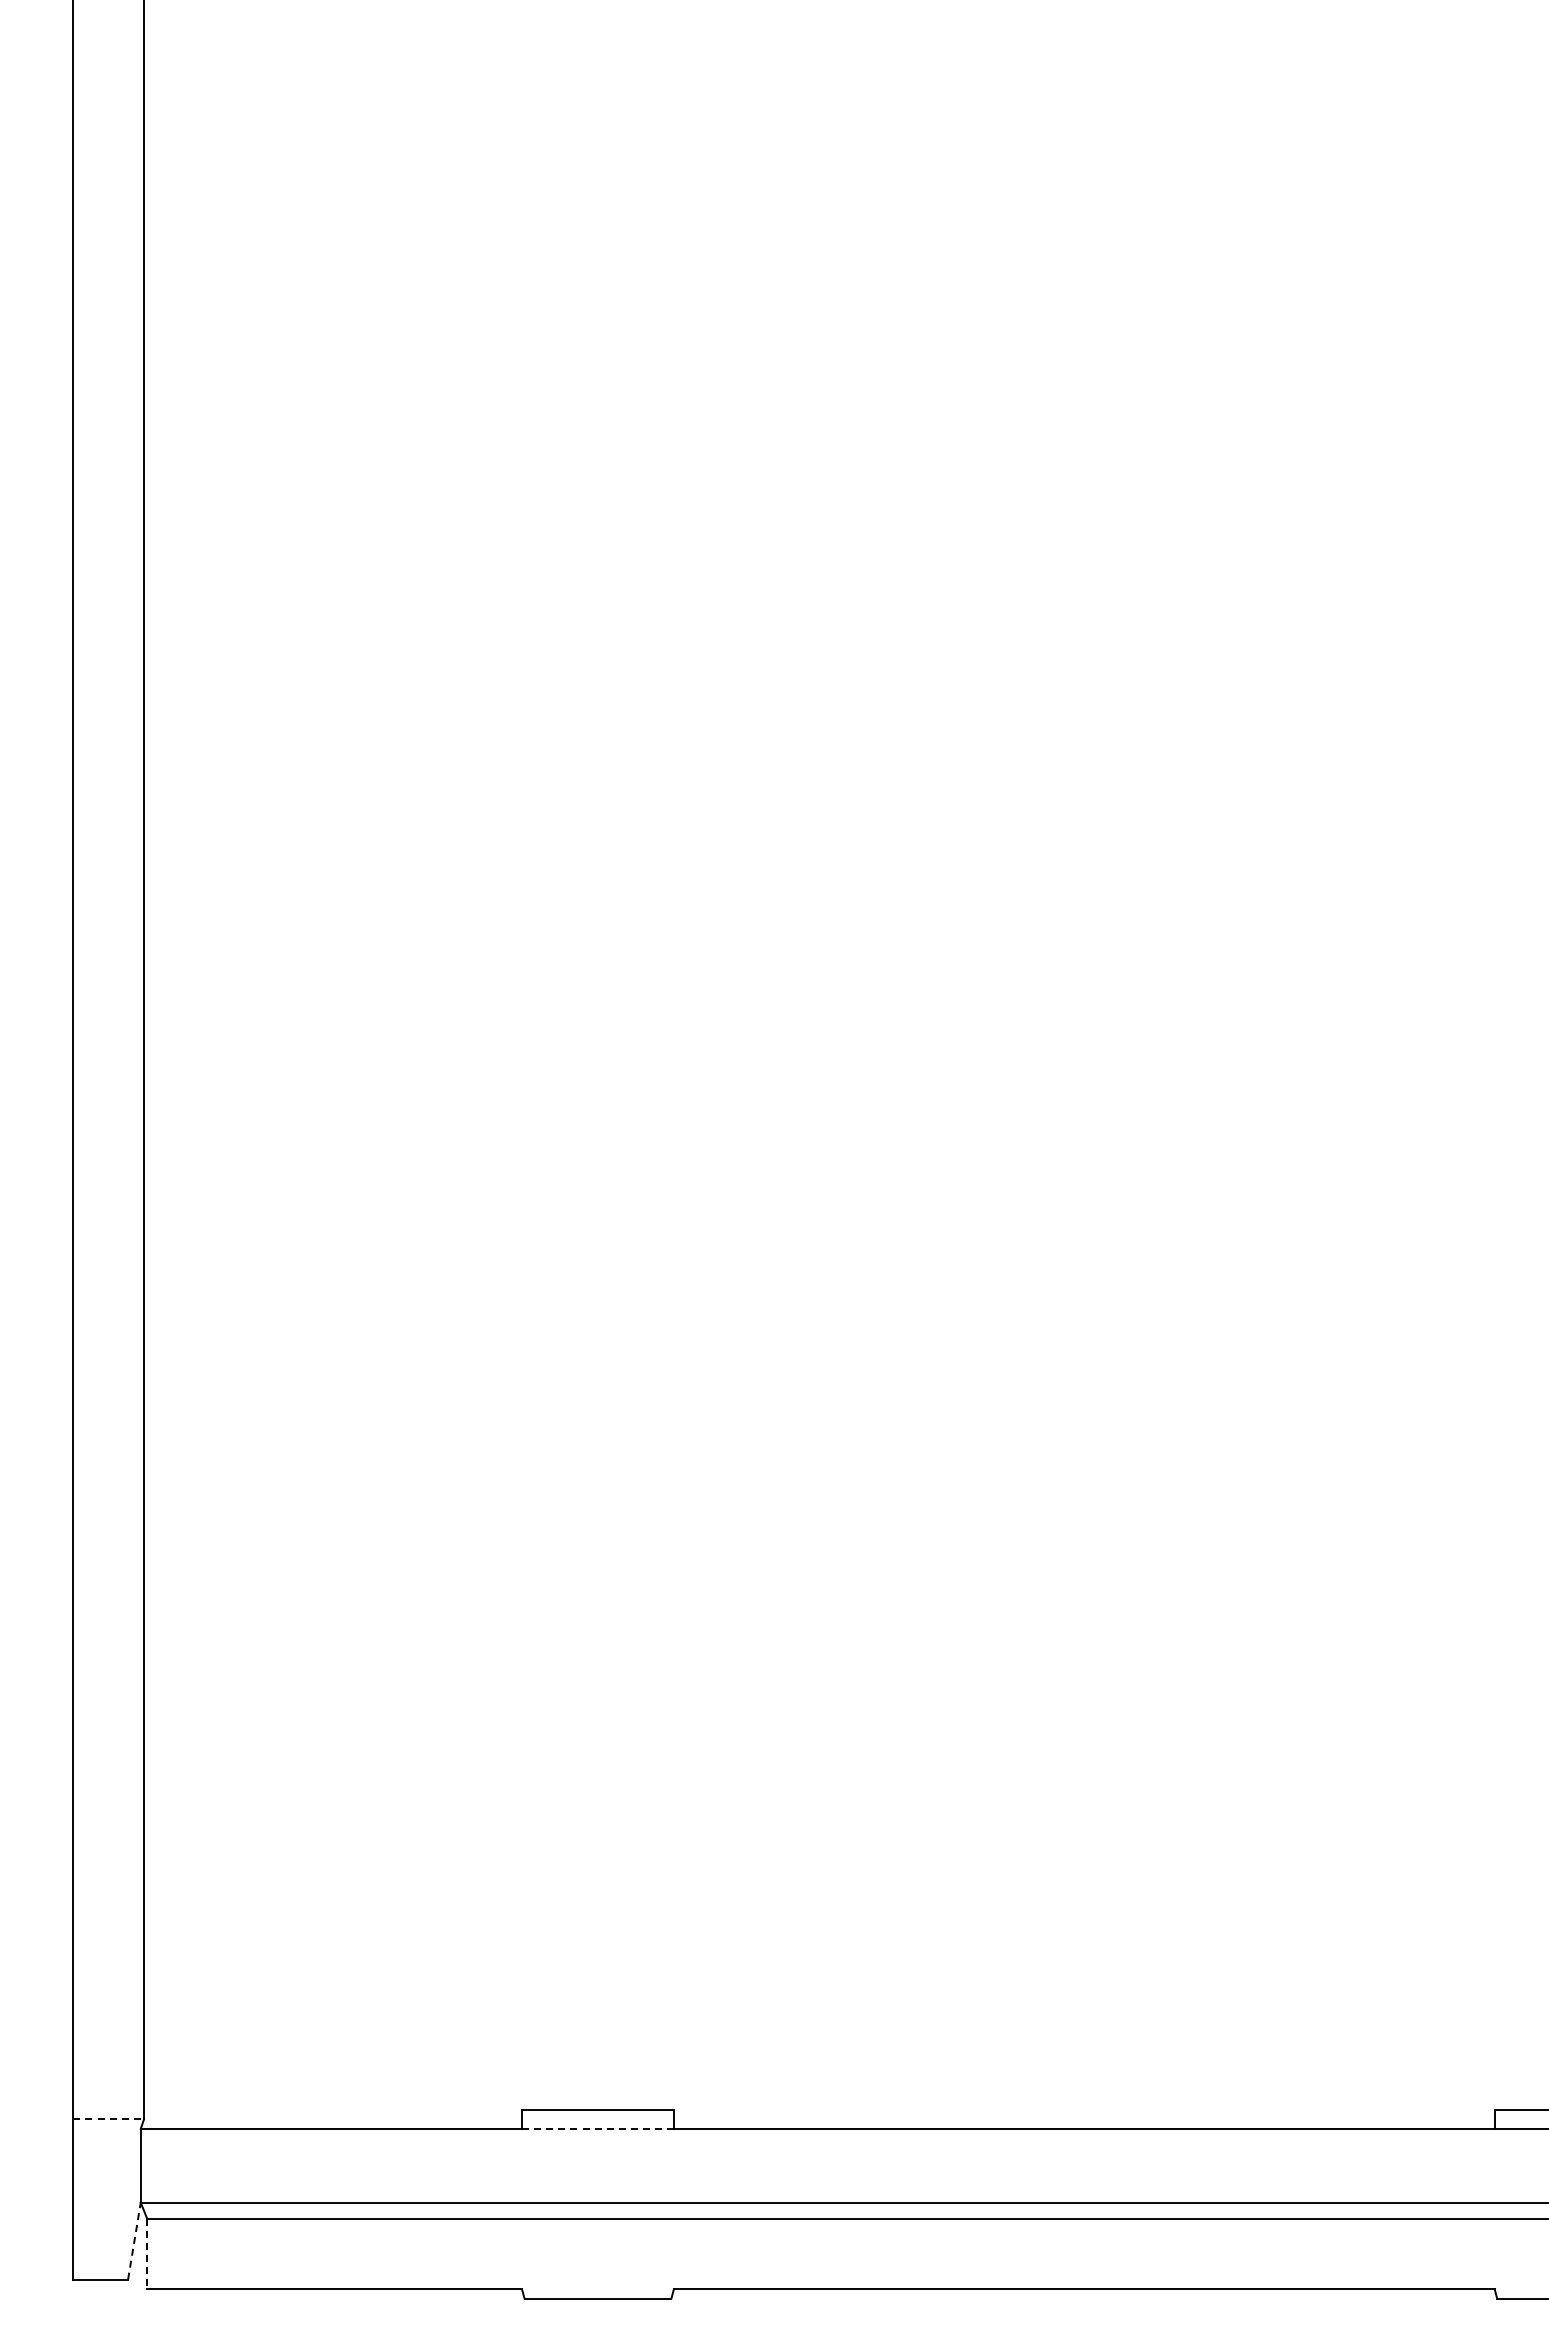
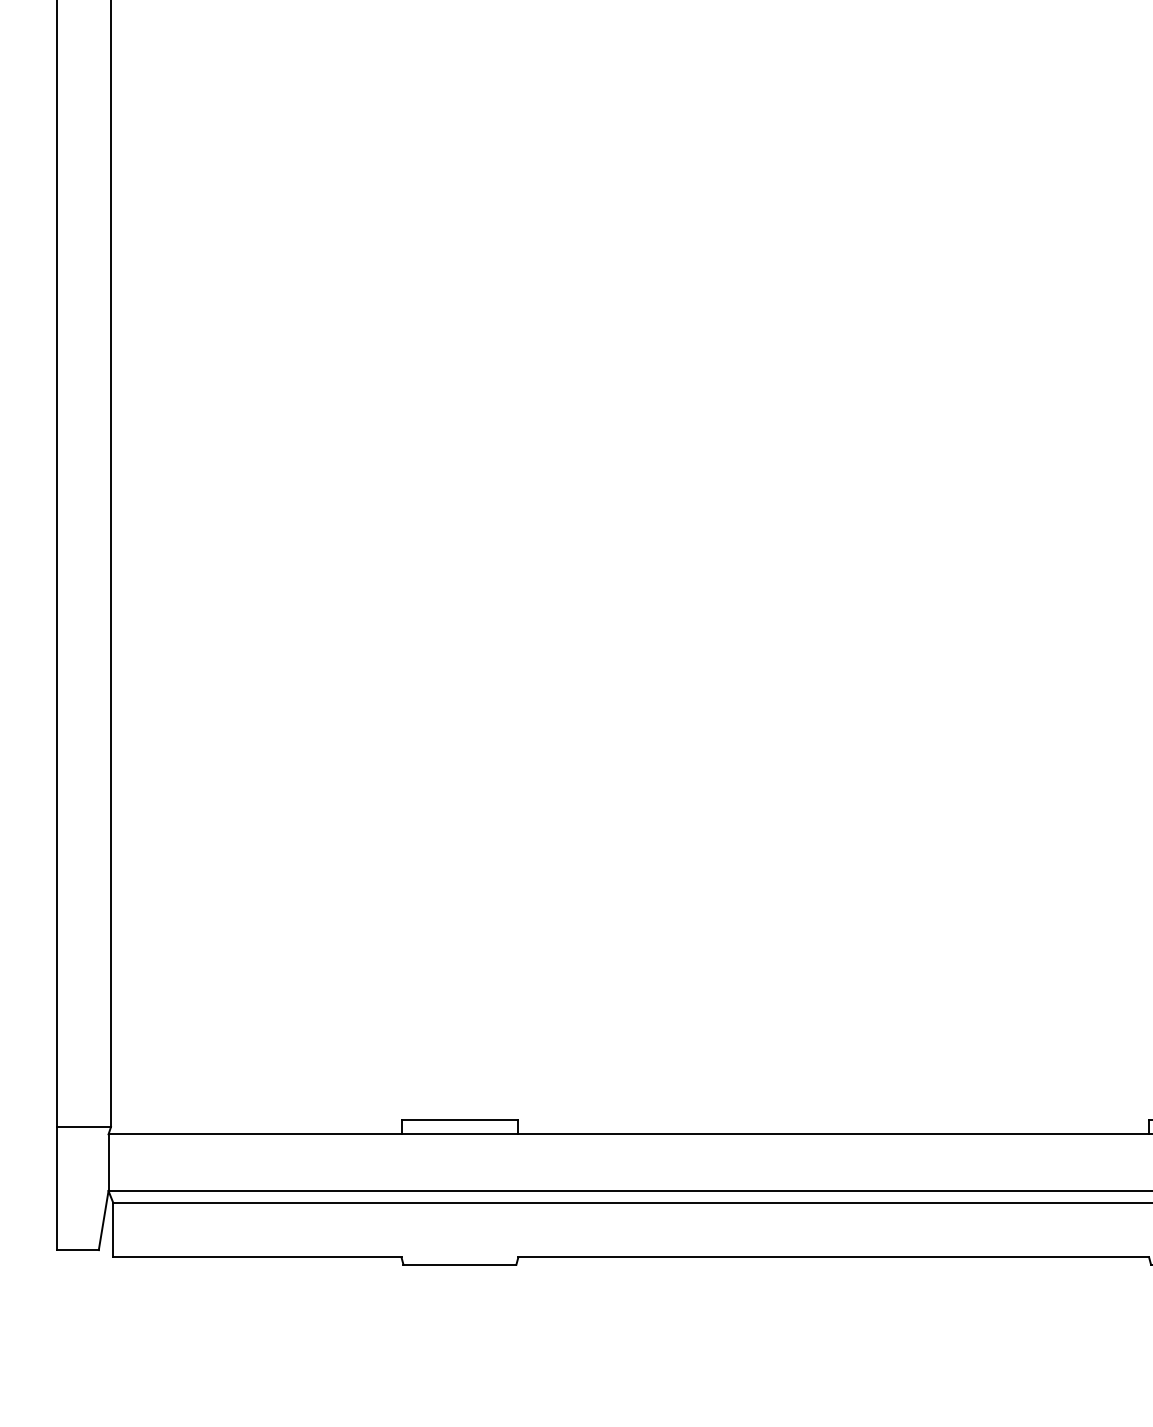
line: (109, 2119) -> (84, 1127), dashed -> solid
line: (597, 2128) -> (459, 1134), dashed -> solid
line: (134, 2241) -> (103, 1220), dashed -> solid
line: (147, 2254) -> (113, 1230), dashed -> solid

